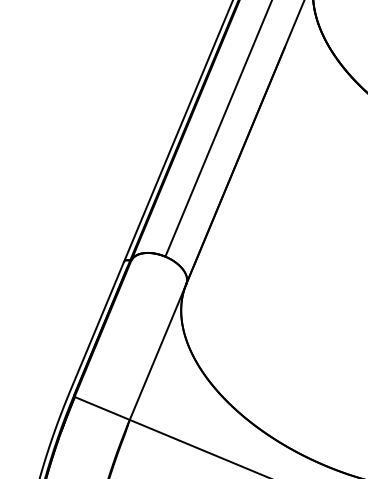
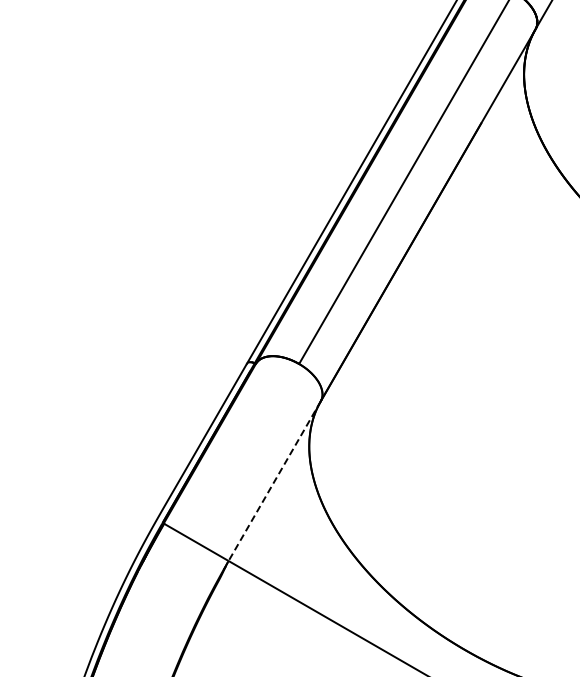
line: (157, 352) -> (274, 481), solid -> dashed

